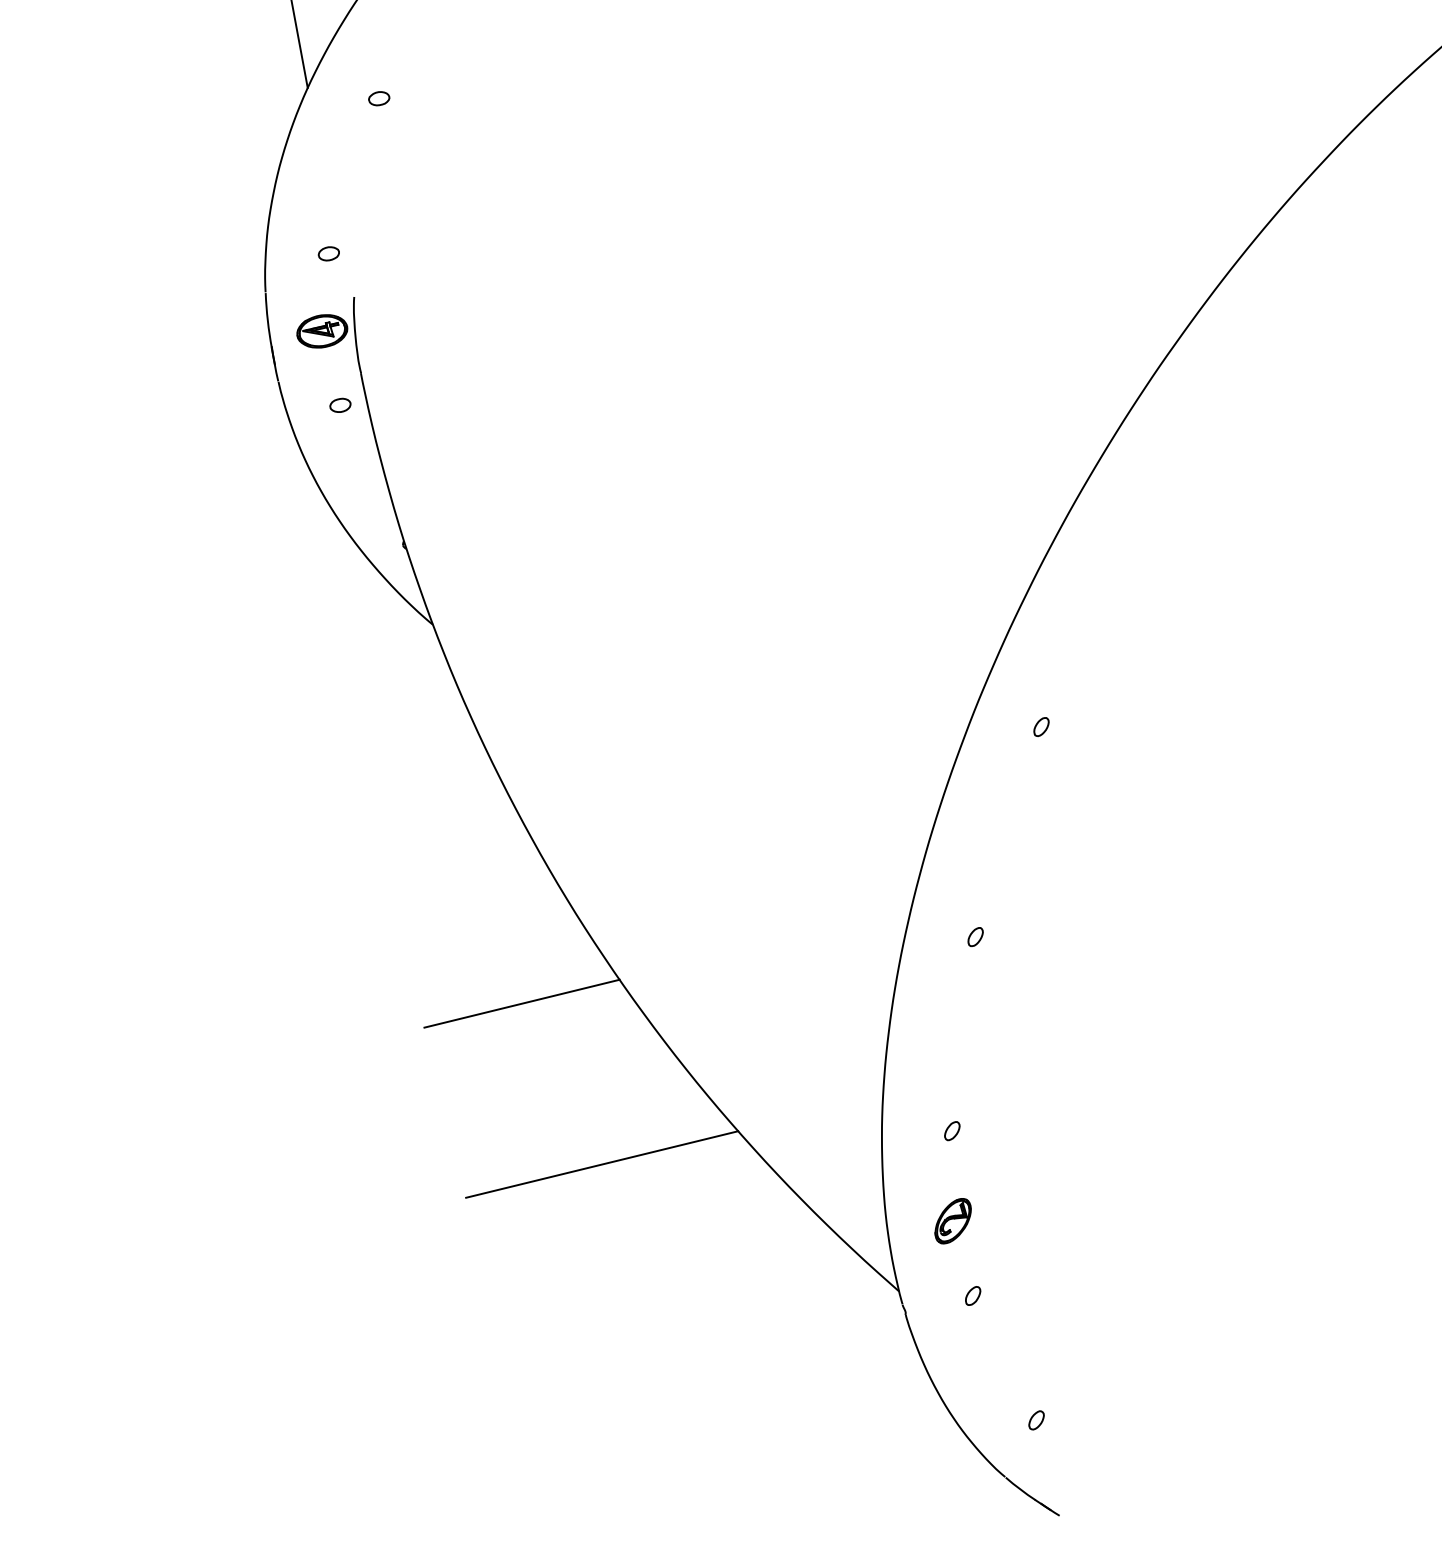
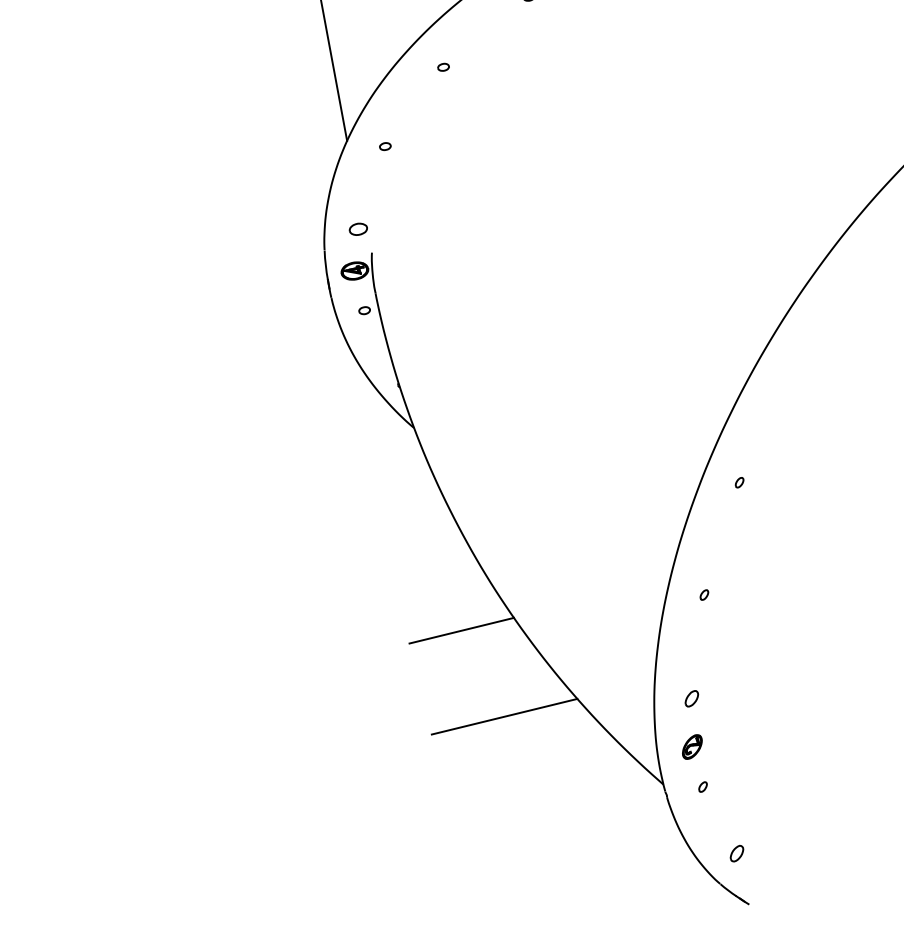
part: (329, 253) -> (358, 229), size x1.6
part: (951, 1130) -> (691, 698), size x1.6
part: (1035, 1420) -> (736, 853), size x1.6

